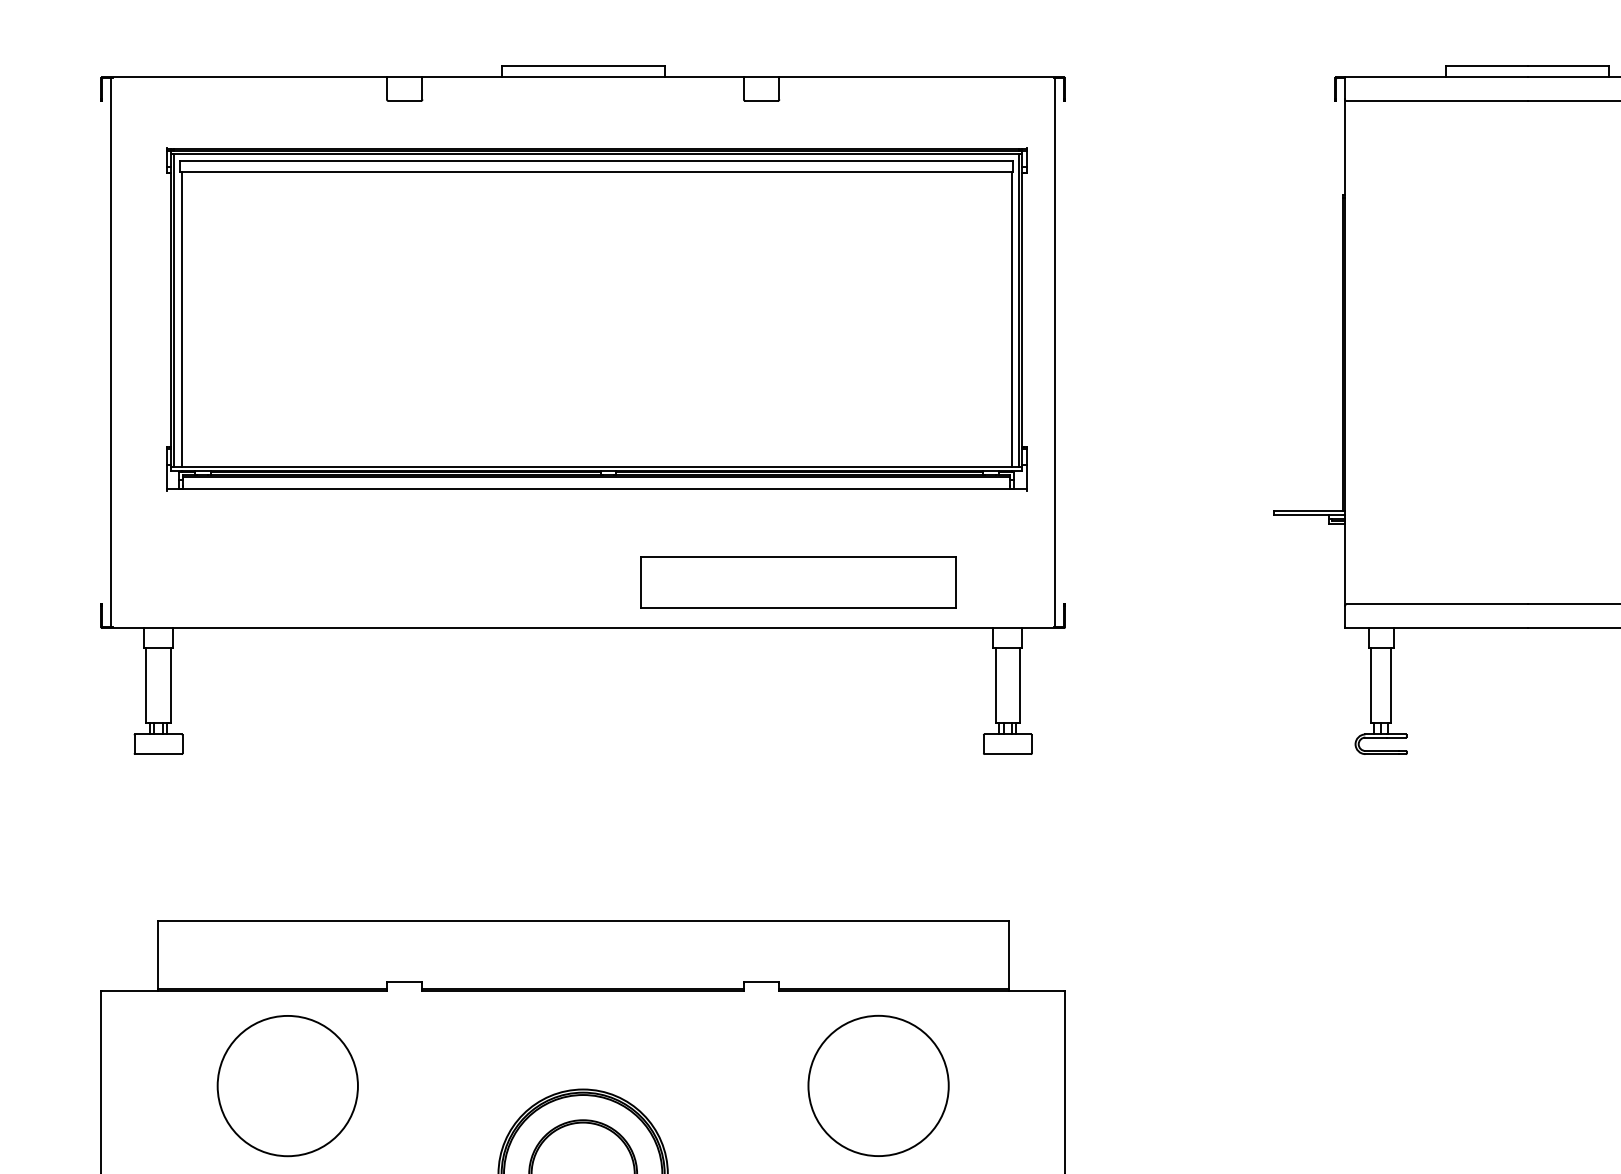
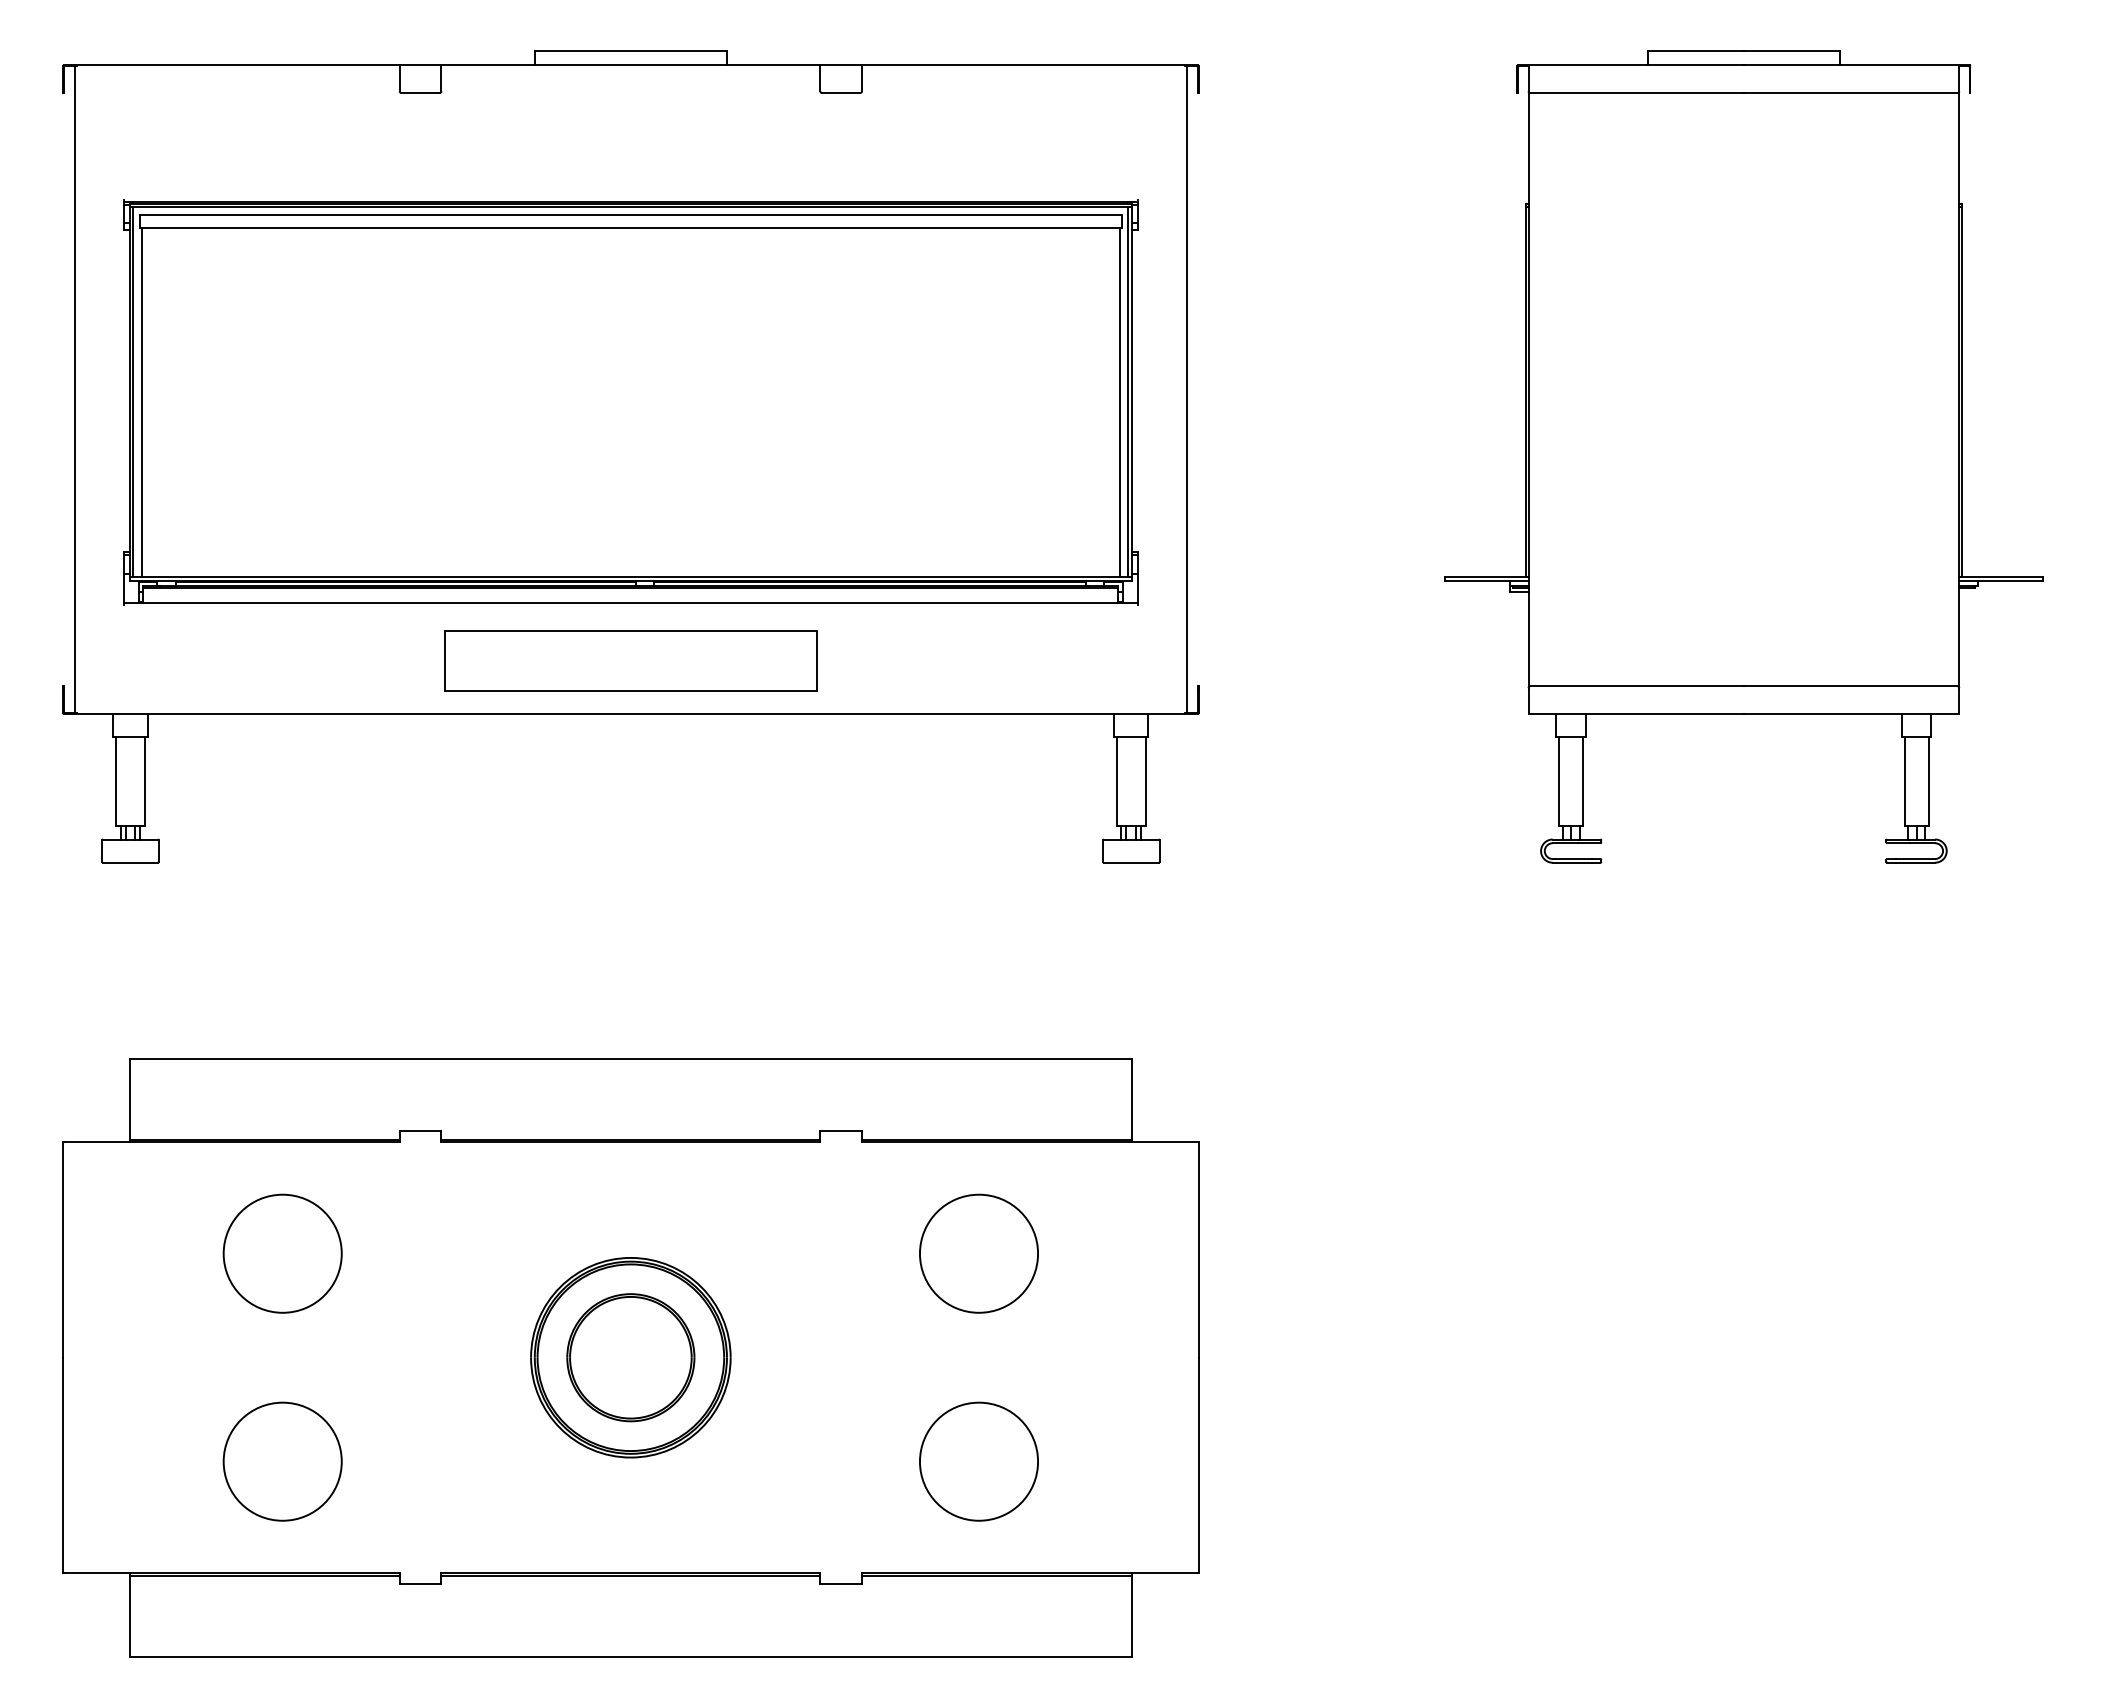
part: (596, 319) -> (630, 402), moved
part: (798, 582) -> (630, 660), moved
circle: (287, 1085) -> (282, 1253), size x0.71
circle: (878, 1085) -> (978, 1253), size x0.71

